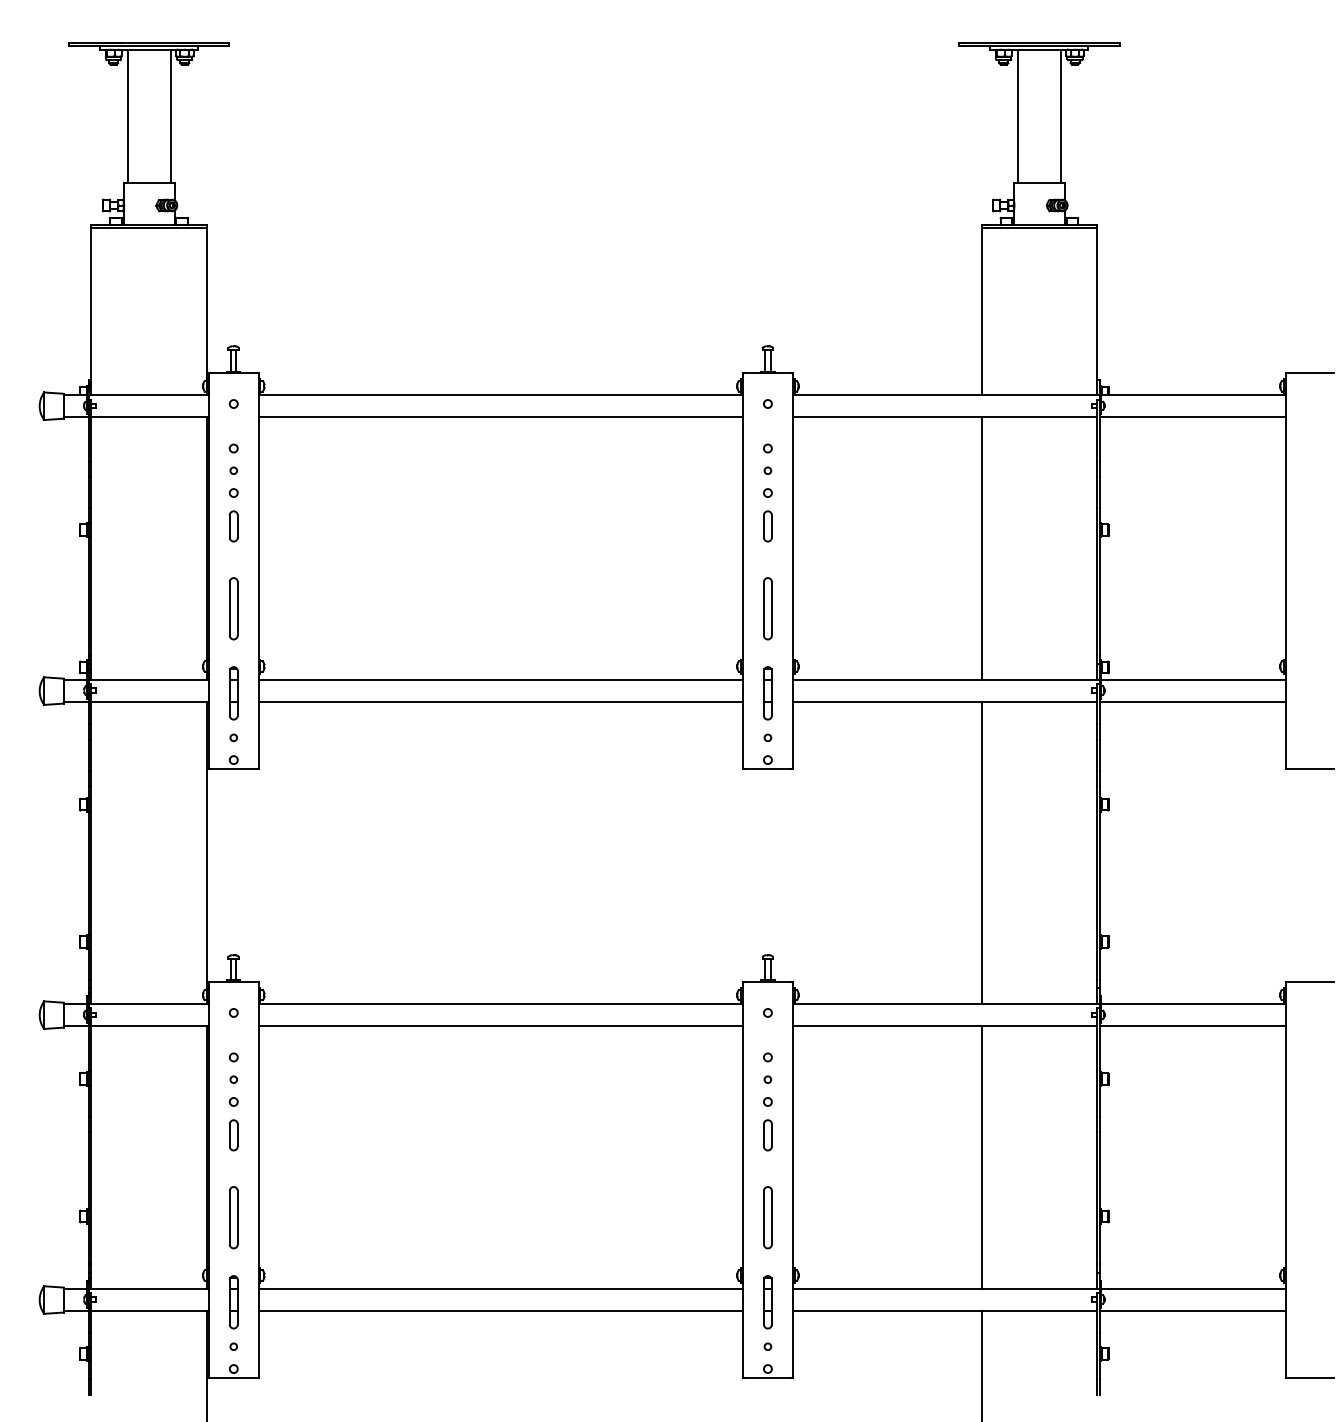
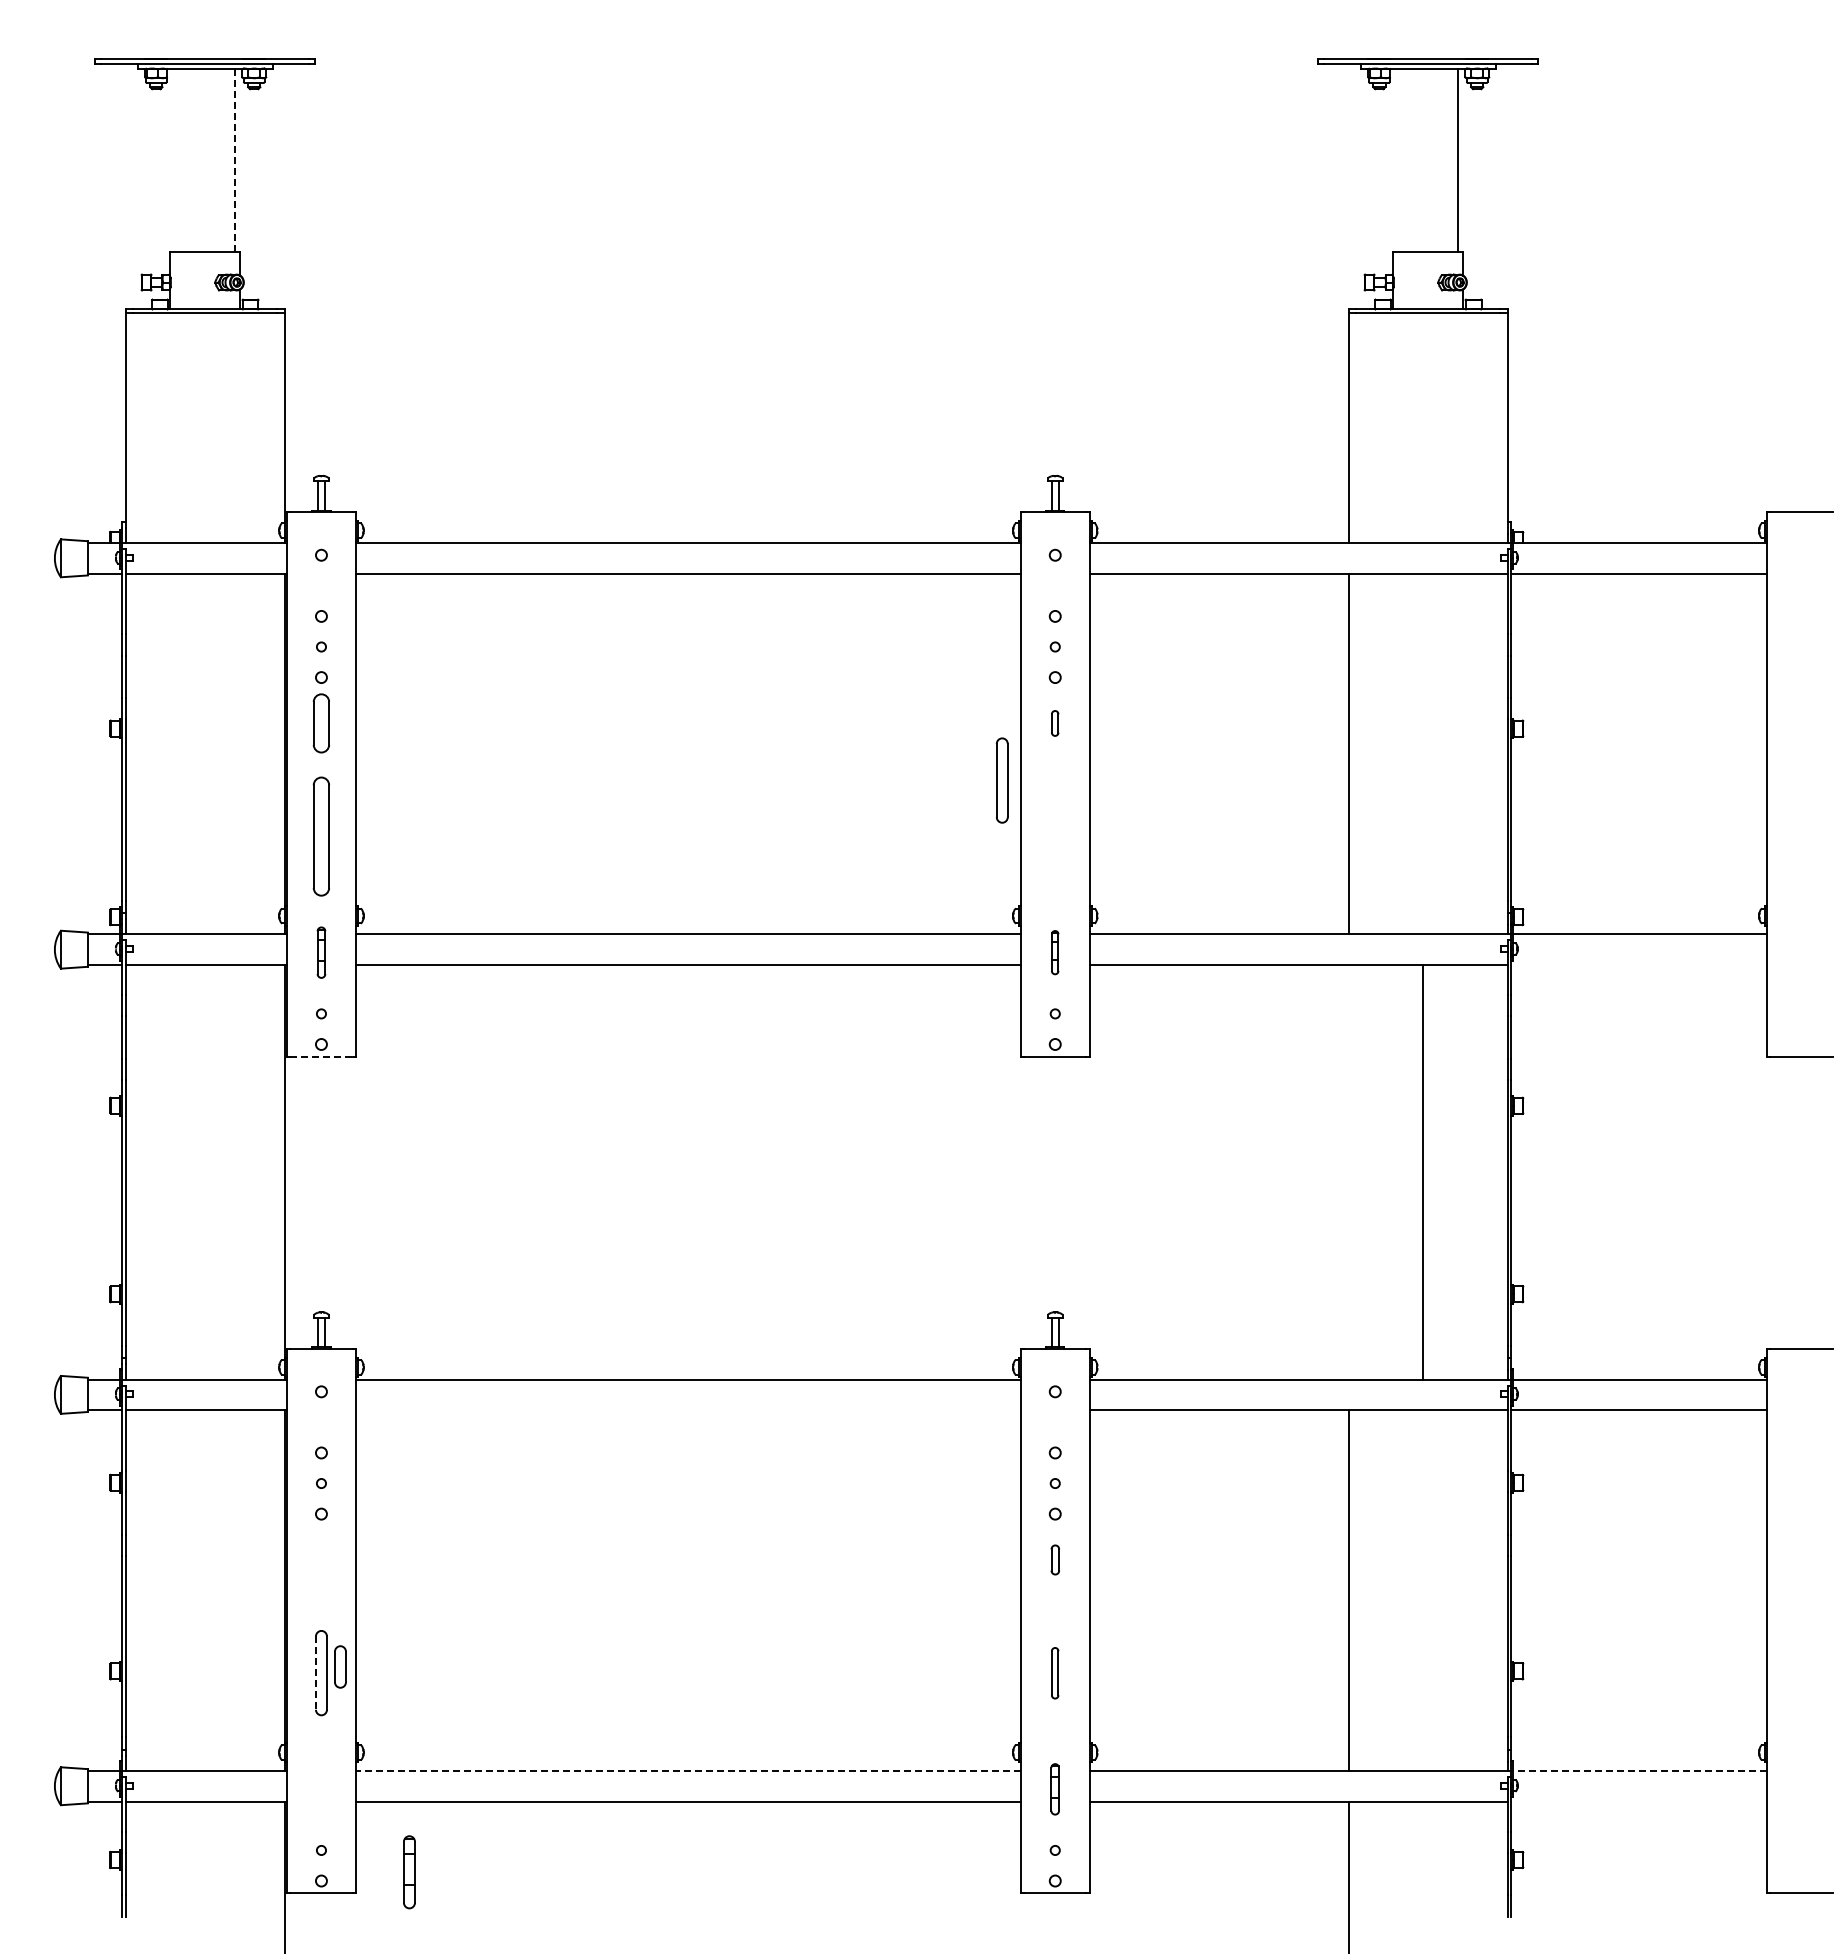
line: (127, 115) -> (175, 159), removed
line: (1017, 115) -> (1398, 159), removed
line: (170, 116) -> (234, 160), solid -> dashed
part: (233, 526) -> (321, 723), size x1.4
part: (767, 526) -> (1054, 723), size x0.6
part: (233, 608) -> (321, 836), size x1.4
part: (768, 608) -> (1002, 780), moved
part: (233, 693) -> (321, 952), size x0.7
part: (767, 693) -> (1054, 952), size x0.6
line: (1193, 701) -> (1639, 964), removed
line: (233, 768) -> (321, 1056), solid -> dashed
line: (981, 852) -> (1422, 1171), moved
line: (500, 1026) -> (688, 1410), removed
part: (233, 1135) -> (340, 1666), moved
part: (768, 1135) -> (1055, 1559), size x0.7
line: (229, 1217) -> (315, 1673), solid -> dashed
part: (767, 1217) -> (1054, 1673), size x0.6
line: (500, 1288) -> (688, 1770), solid -> dashed
line: (1193, 1288) -> (1640, 1770), solid -> dashed
part: (233, 1302) -> (409, 1872), moved
part: (767, 1302) -> (1054, 1789), size x0.7
line: (1193, 1311) -> (1639, 1801), removed

